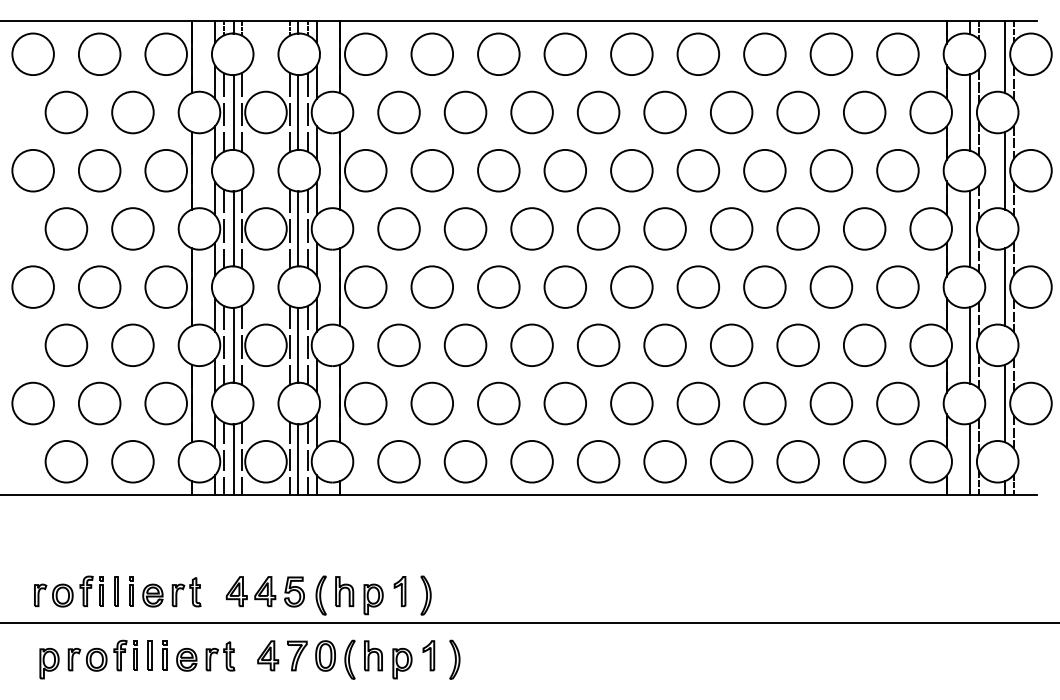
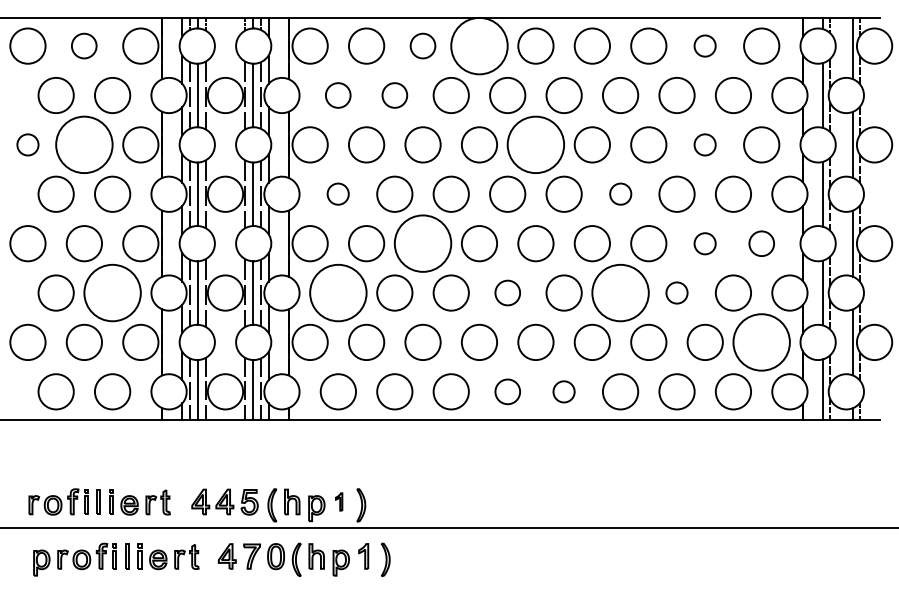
circle: (98, 53) -> (83, 45), size x0.7
circle: (498, 53) -> (422, 45), size x0.7
circle: (565, 53) -> (479, 45), size x1.6
circle: (830, 53) -> (704, 45), size x0.6
circle: (397, 112) -> (337, 95), size x0.7
circle: (465, 112) -> (394, 95), size x0.7
circle: (32, 170) -> (27, 144), size x0.6
circle: (99, 170) -> (84, 144), size x1.6
circle: (631, 170) -> (535, 144), size x1.6
circle: (830, 170) -> (704, 144), size x0.6
circle: (397, 228) -> (337, 193), size x0.6
circle: (731, 228) -> (620, 193), size x0.6
circle: (498, 286) -> (422, 243), size x1.6
circle: (830, 286) -> (704, 243), size x0.6
circle: (897, 286) -> (761, 243), size x0.7
circle: (132, 344) -> (112, 292), size x1.6
circle: (399, 344) -> (338, 292), size x1.6
circle: (598, 344) -> (507, 292), size x0.7
circle: (731, 344) -> (620, 292), size x1.6
circle: (797, 344) -> (676, 292), size x0.6
circle: (897, 403) -> (761, 342), size x1.6
circle: (598, 461) -> (507, 391), size x0.7
circle: (664, 461) -> (563, 391), size x0.6
part: (399, 591) -> (338, 501), size x0.7

